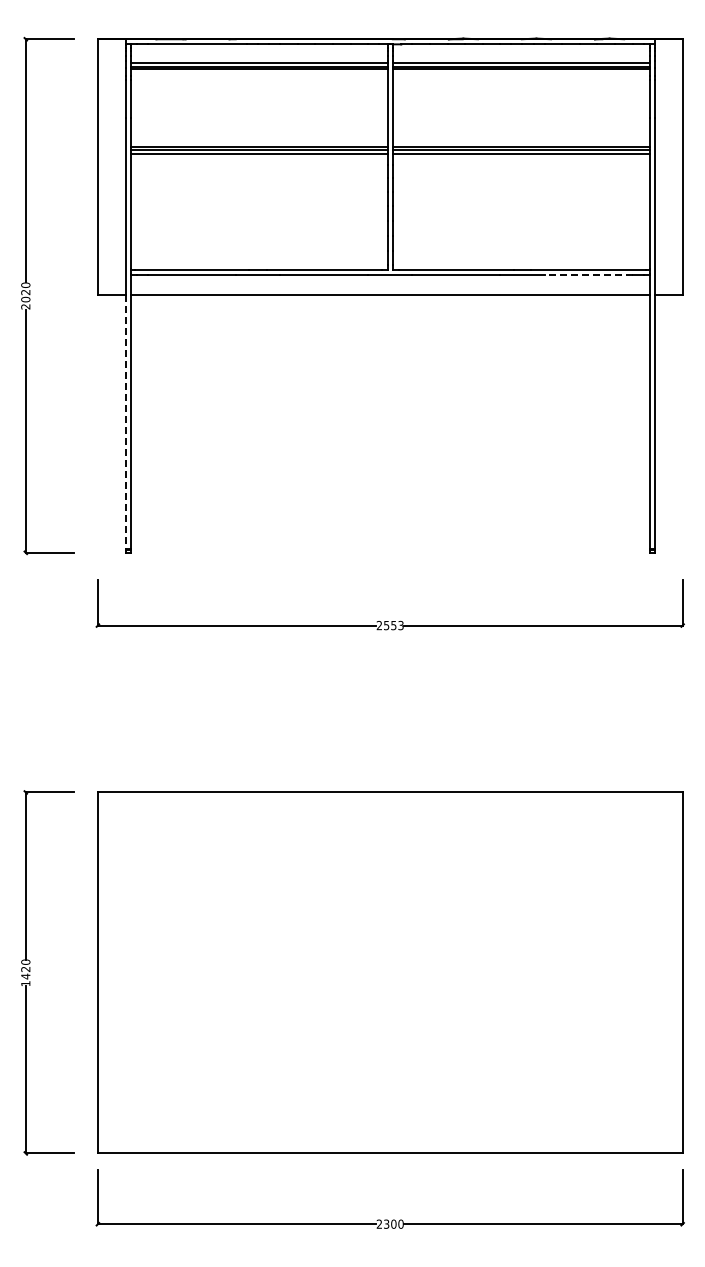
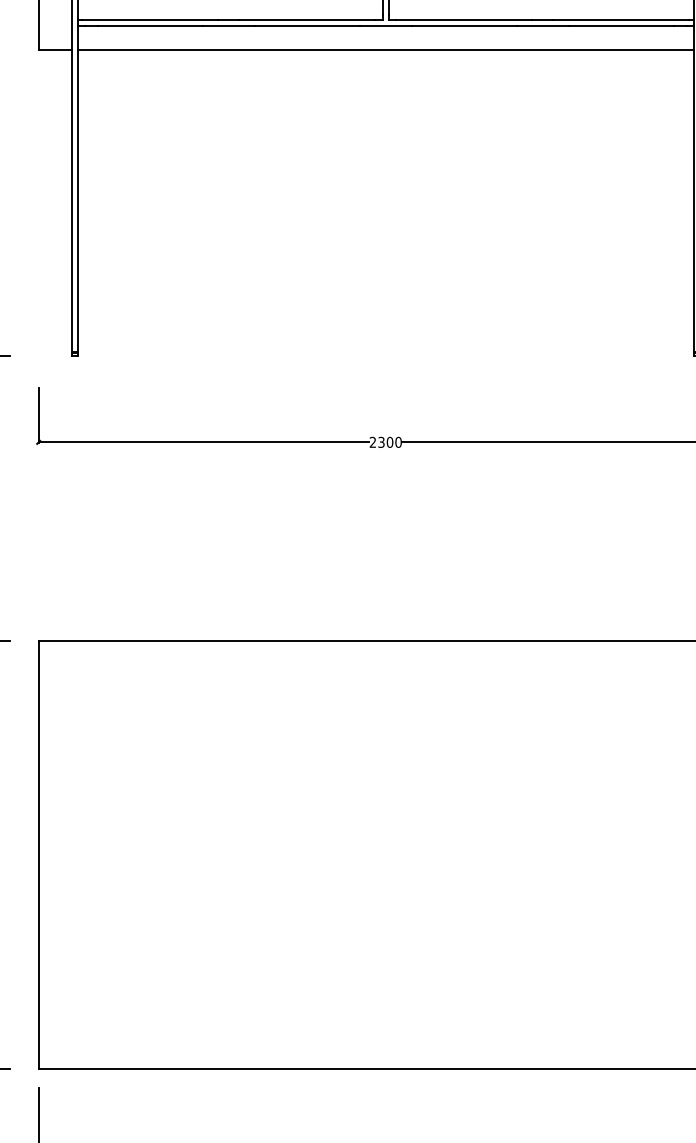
line: (588, 275) -> (621, 26), dashed -> solid
line: (125, 422) -> (71, 201), dashed -> solid
text: (393, 625) -> (389, 442), 2553 -> 2300

